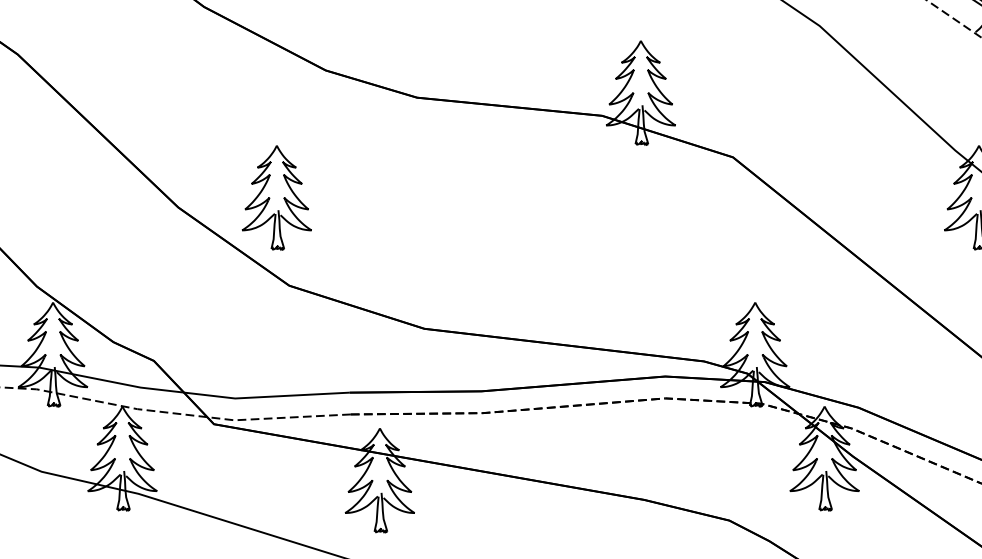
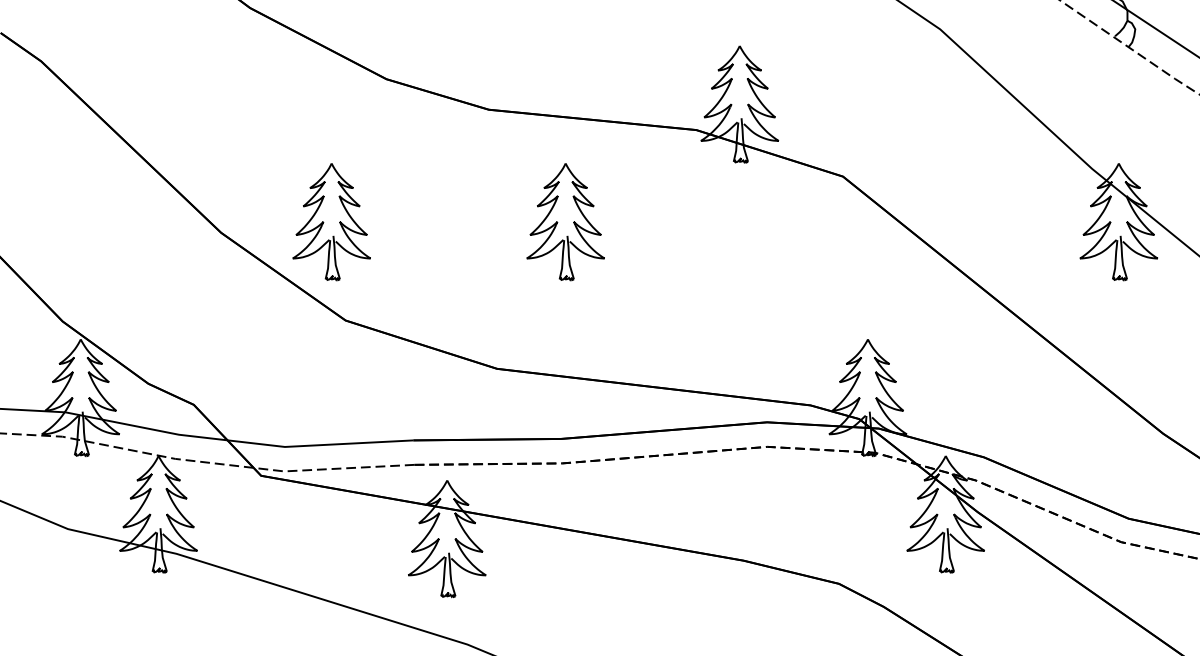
part: (485, 198) -> (565, 222), added

